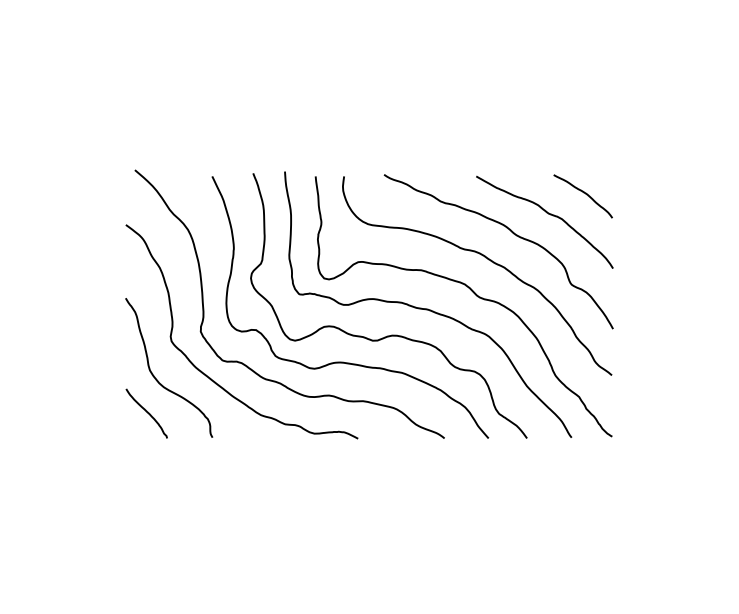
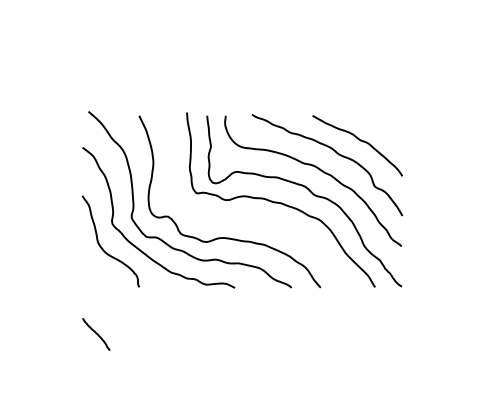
curve: (584, 194) -> (383, 127), removed
curve: (389, 334) -> (255, 219), removed
curve: (147, 413) -> (96, 334), moved

